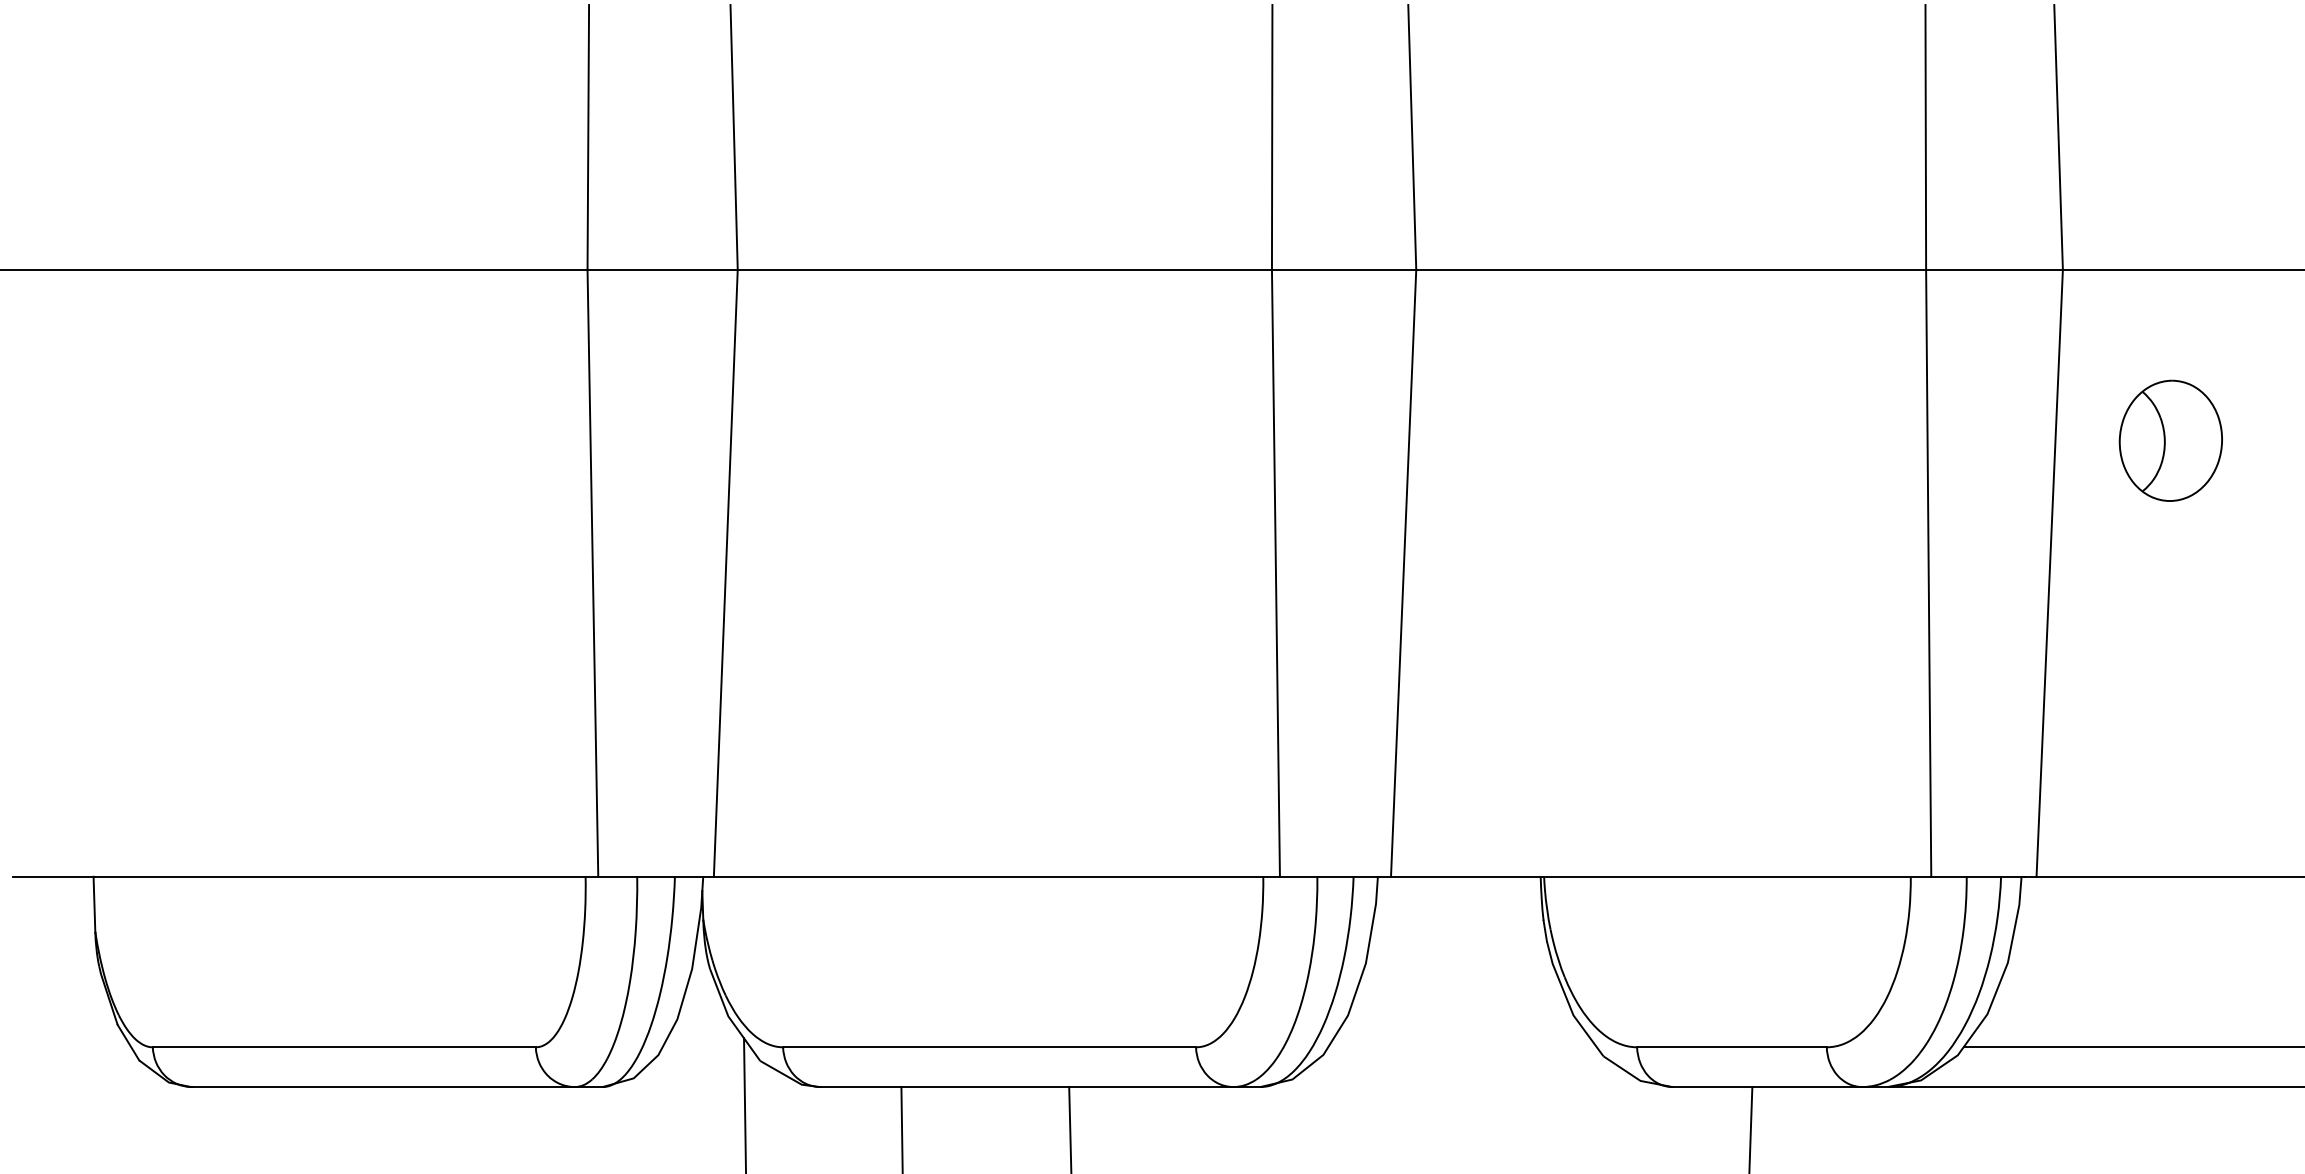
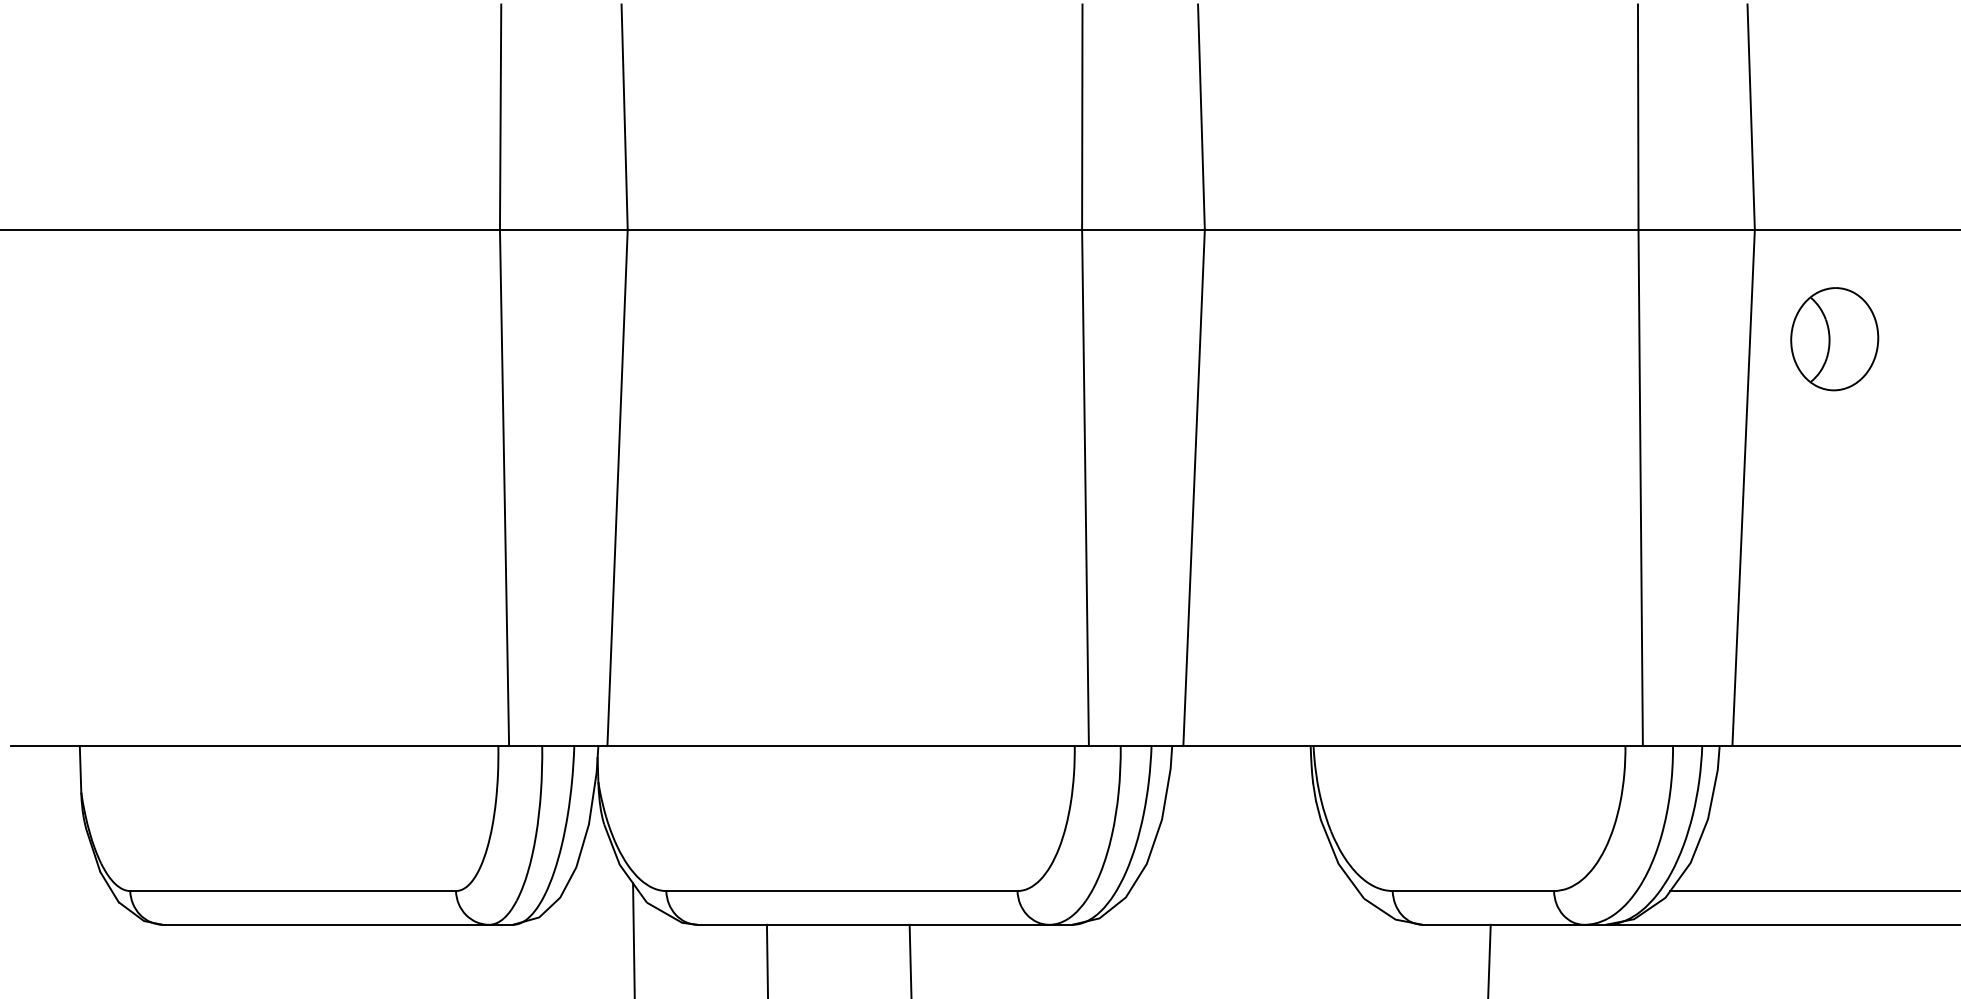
part: (2170, 441) -> (1834, 339), moved

